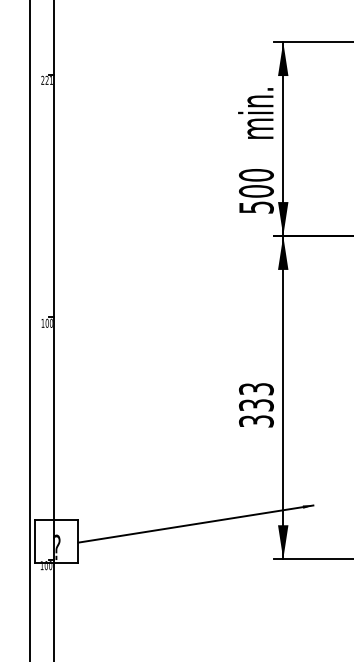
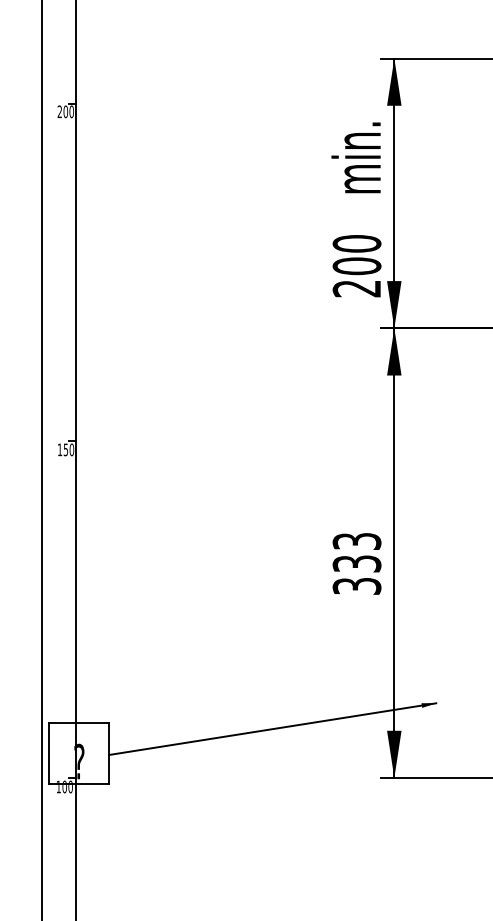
text: (49, 80) -> (68, 111), 221 -> 200
text: (256, 207) -> (356, 288), 500 -> 200
text: (46, 323) -> (65, 449), 100 -> 150

